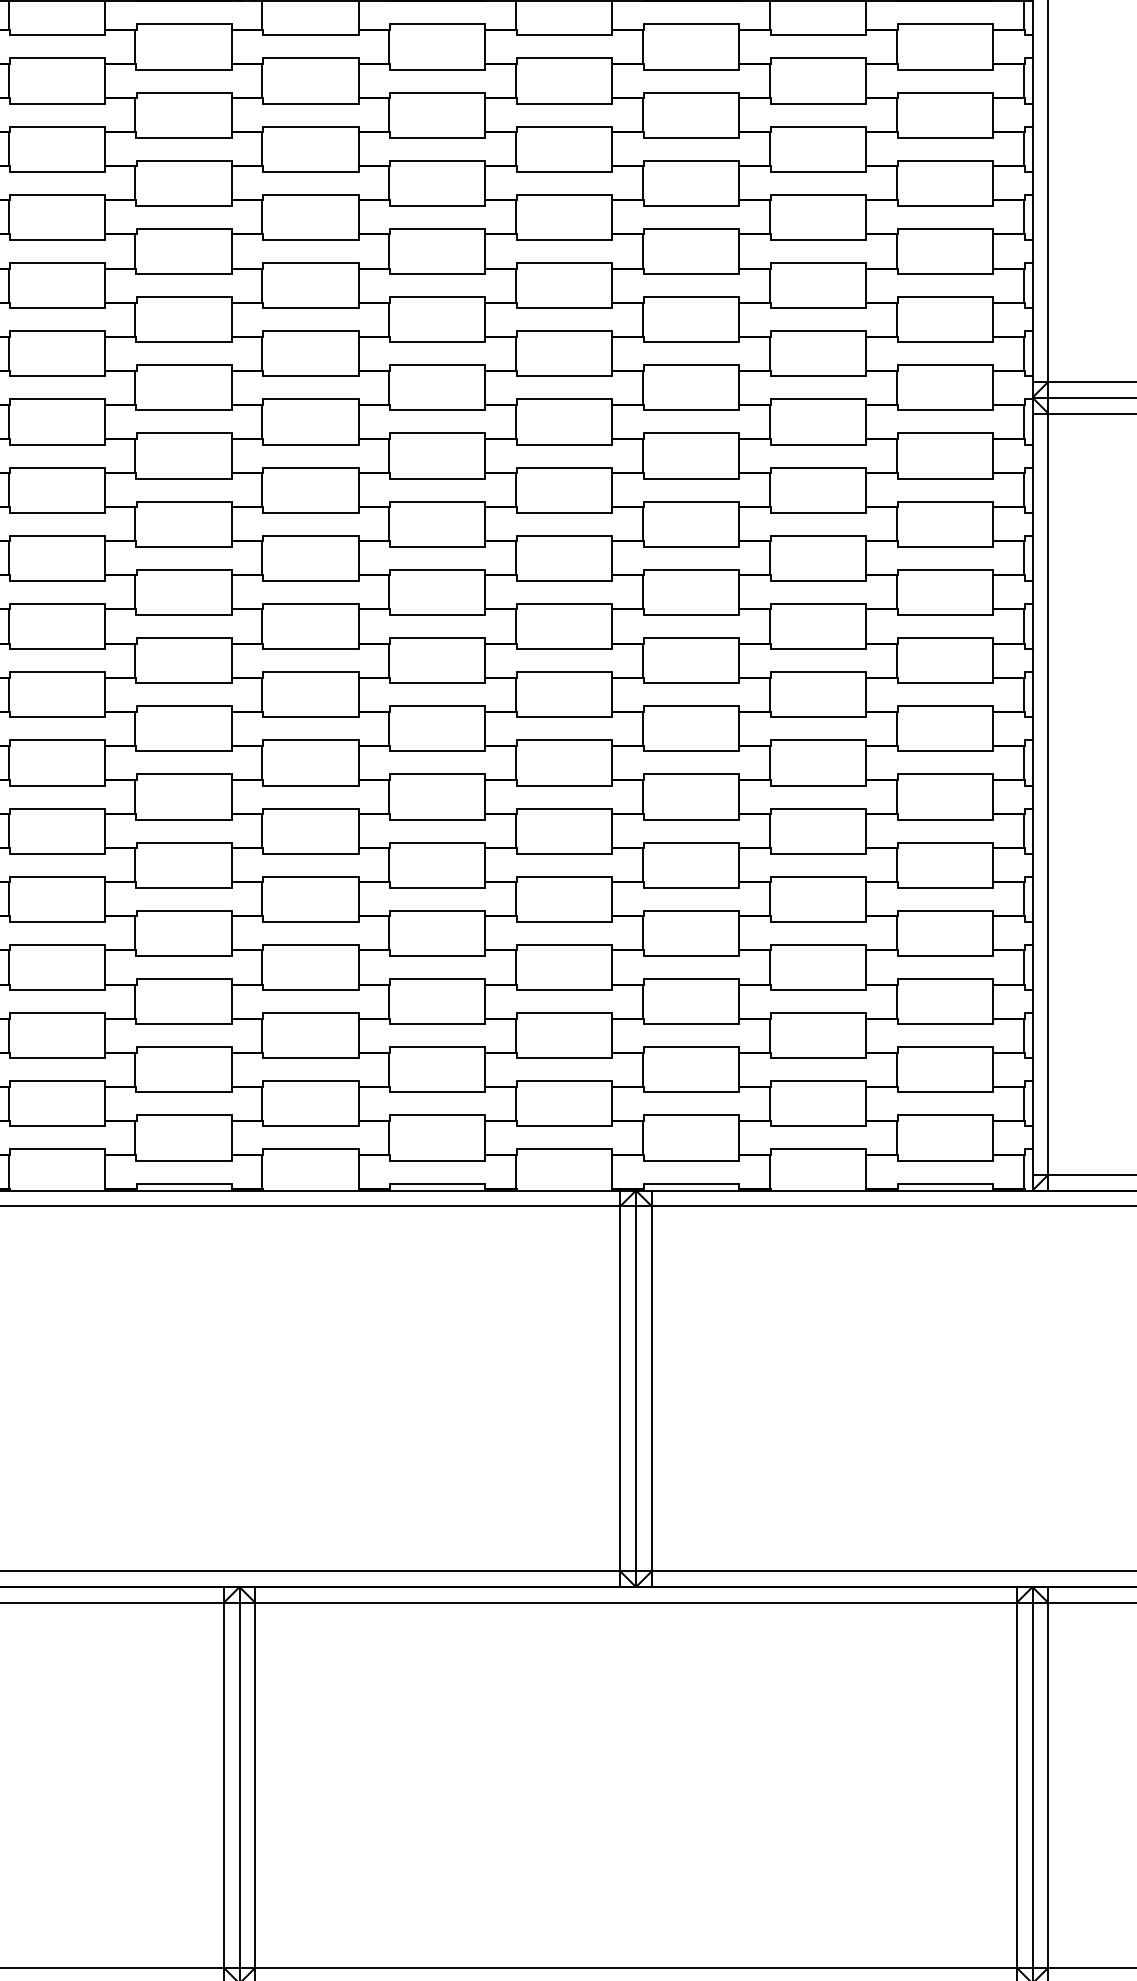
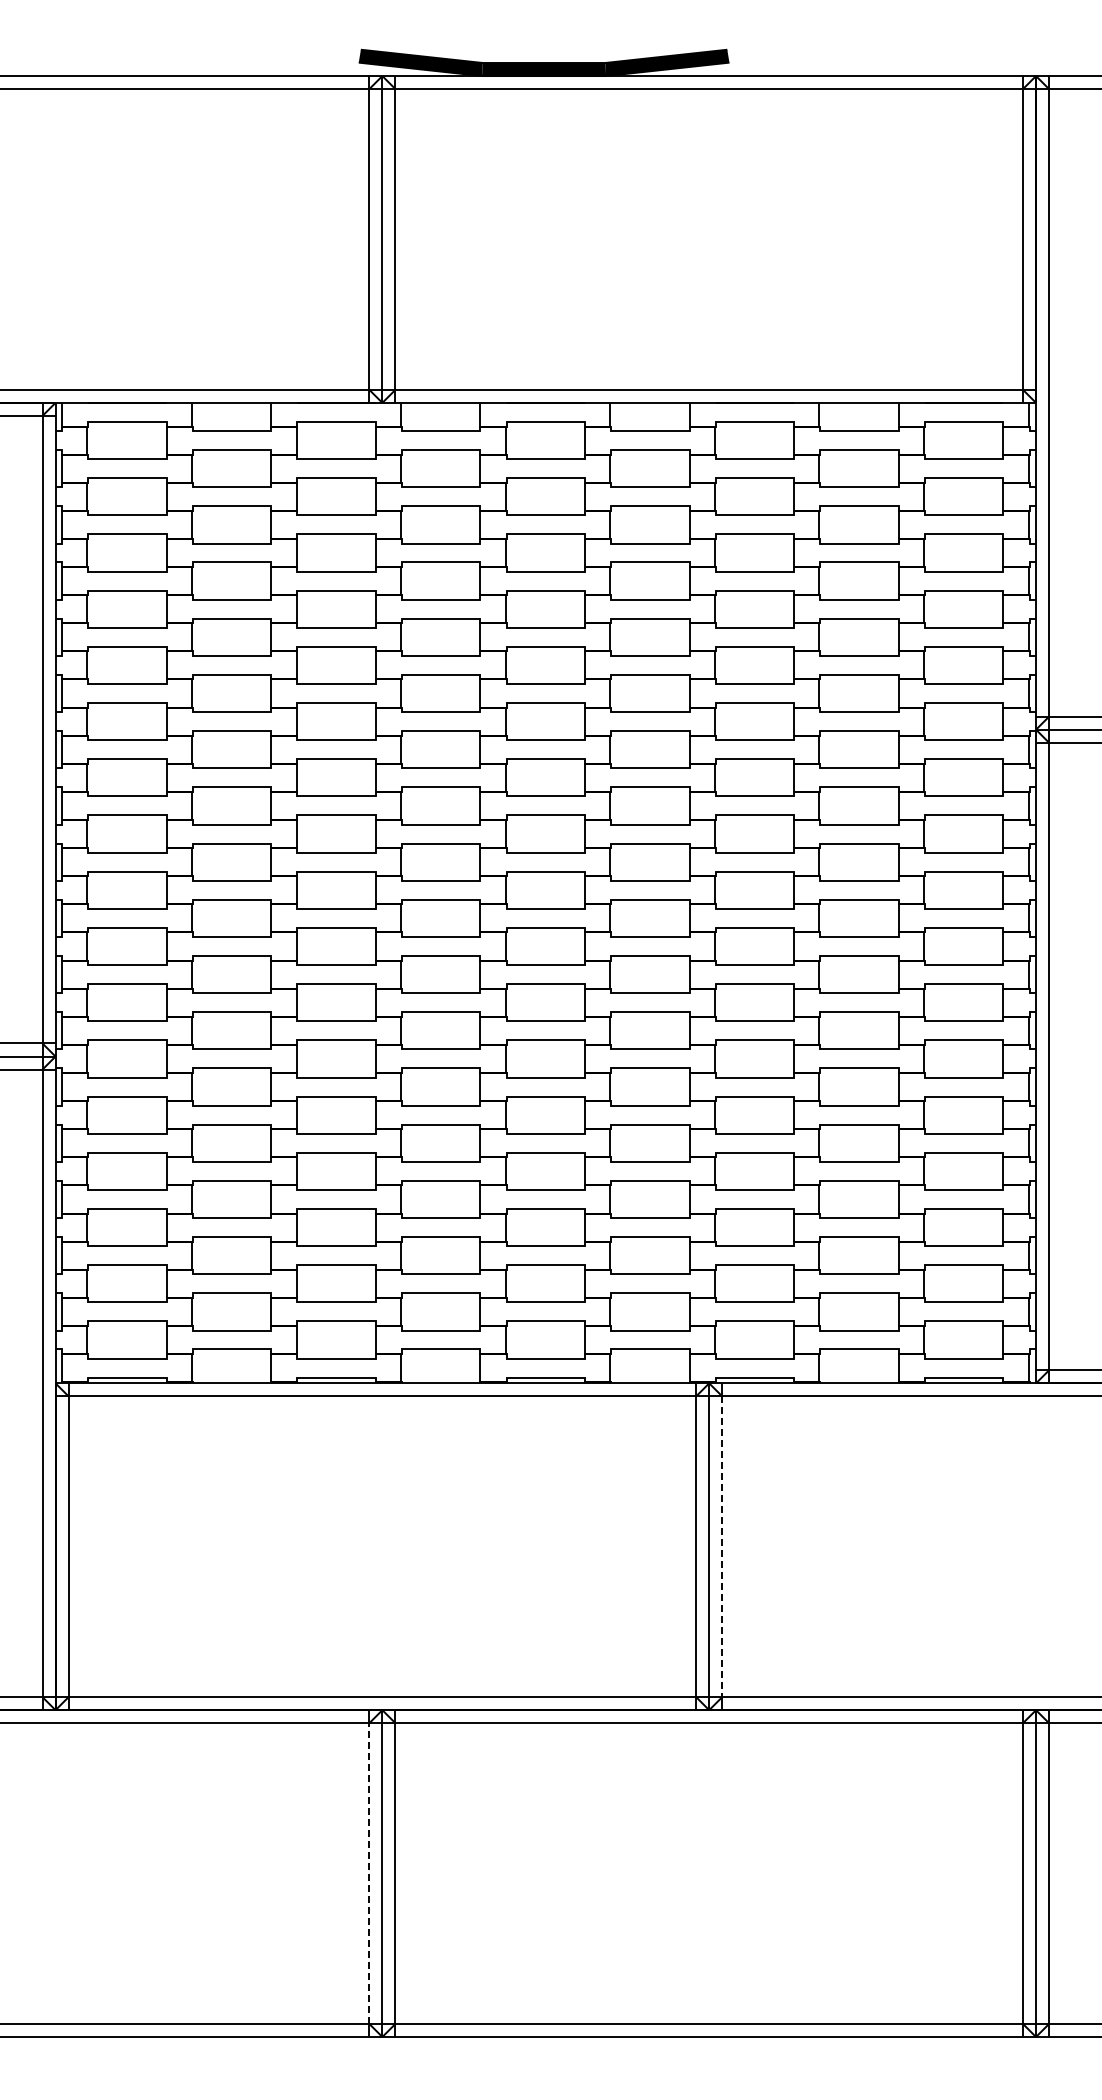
line: (652, 1389) -> (722, 1547), solid -> dashed
line: (223, 1785) -> (369, 1873), solid -> dashed

